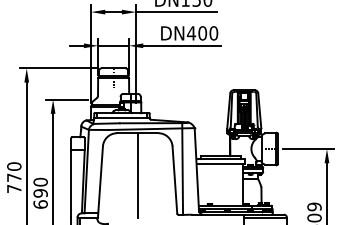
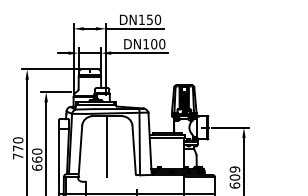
text: (190, 33) -> (145, 44), DN400 -> DN100
text: (41, 193) -> (37, 159), 690 -> 660

